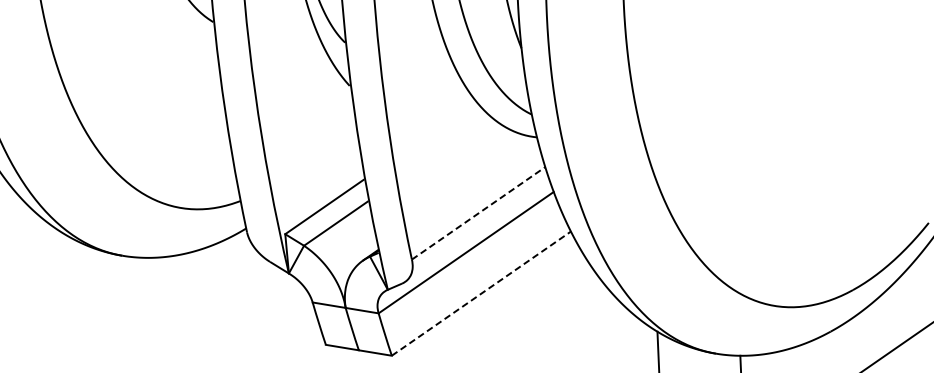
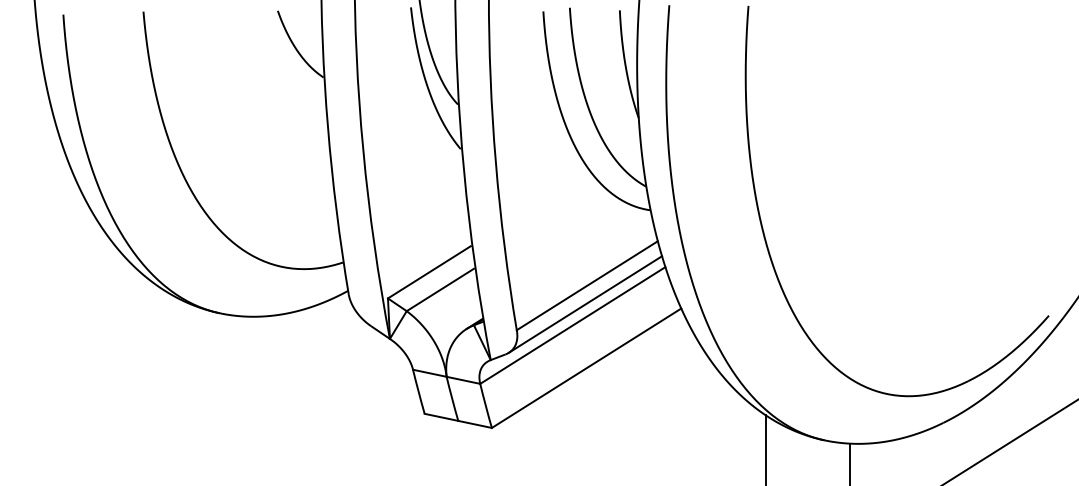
line: (478, 213) -> (587, 285), dashed -> solid
line: (477, 231) -> (585, 304), added
line: (481, 293) -> (586, 368), dashed -> solid

